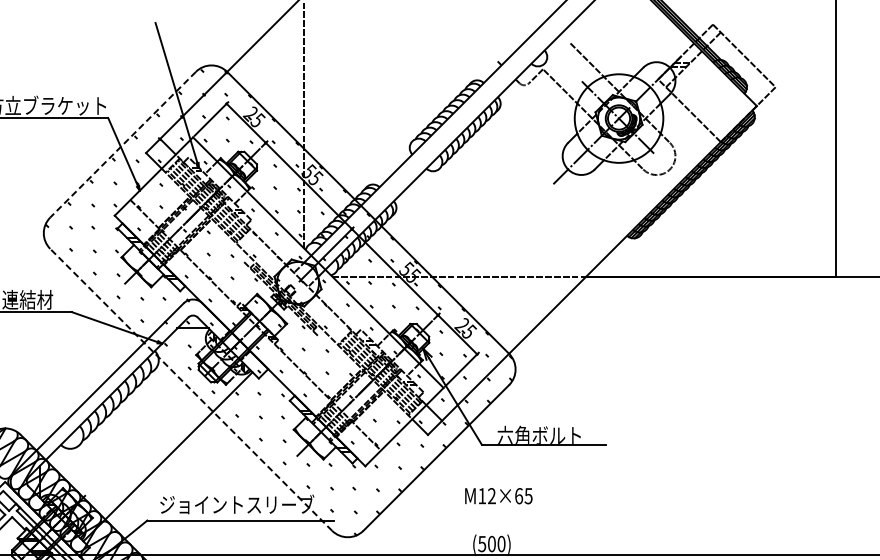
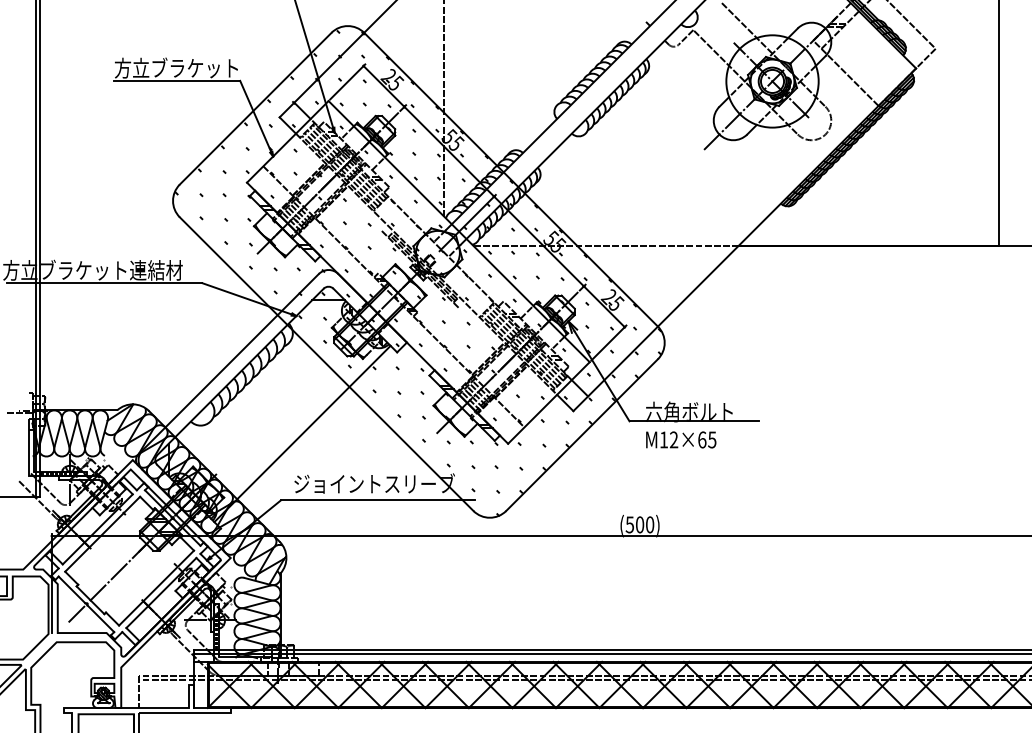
line: (122, 145) -> (255, 109), dashed -> solid
line: (191, 390) -> (326, 364), dashed -> solid
text: (499, 495) -> (681, 439), moved

